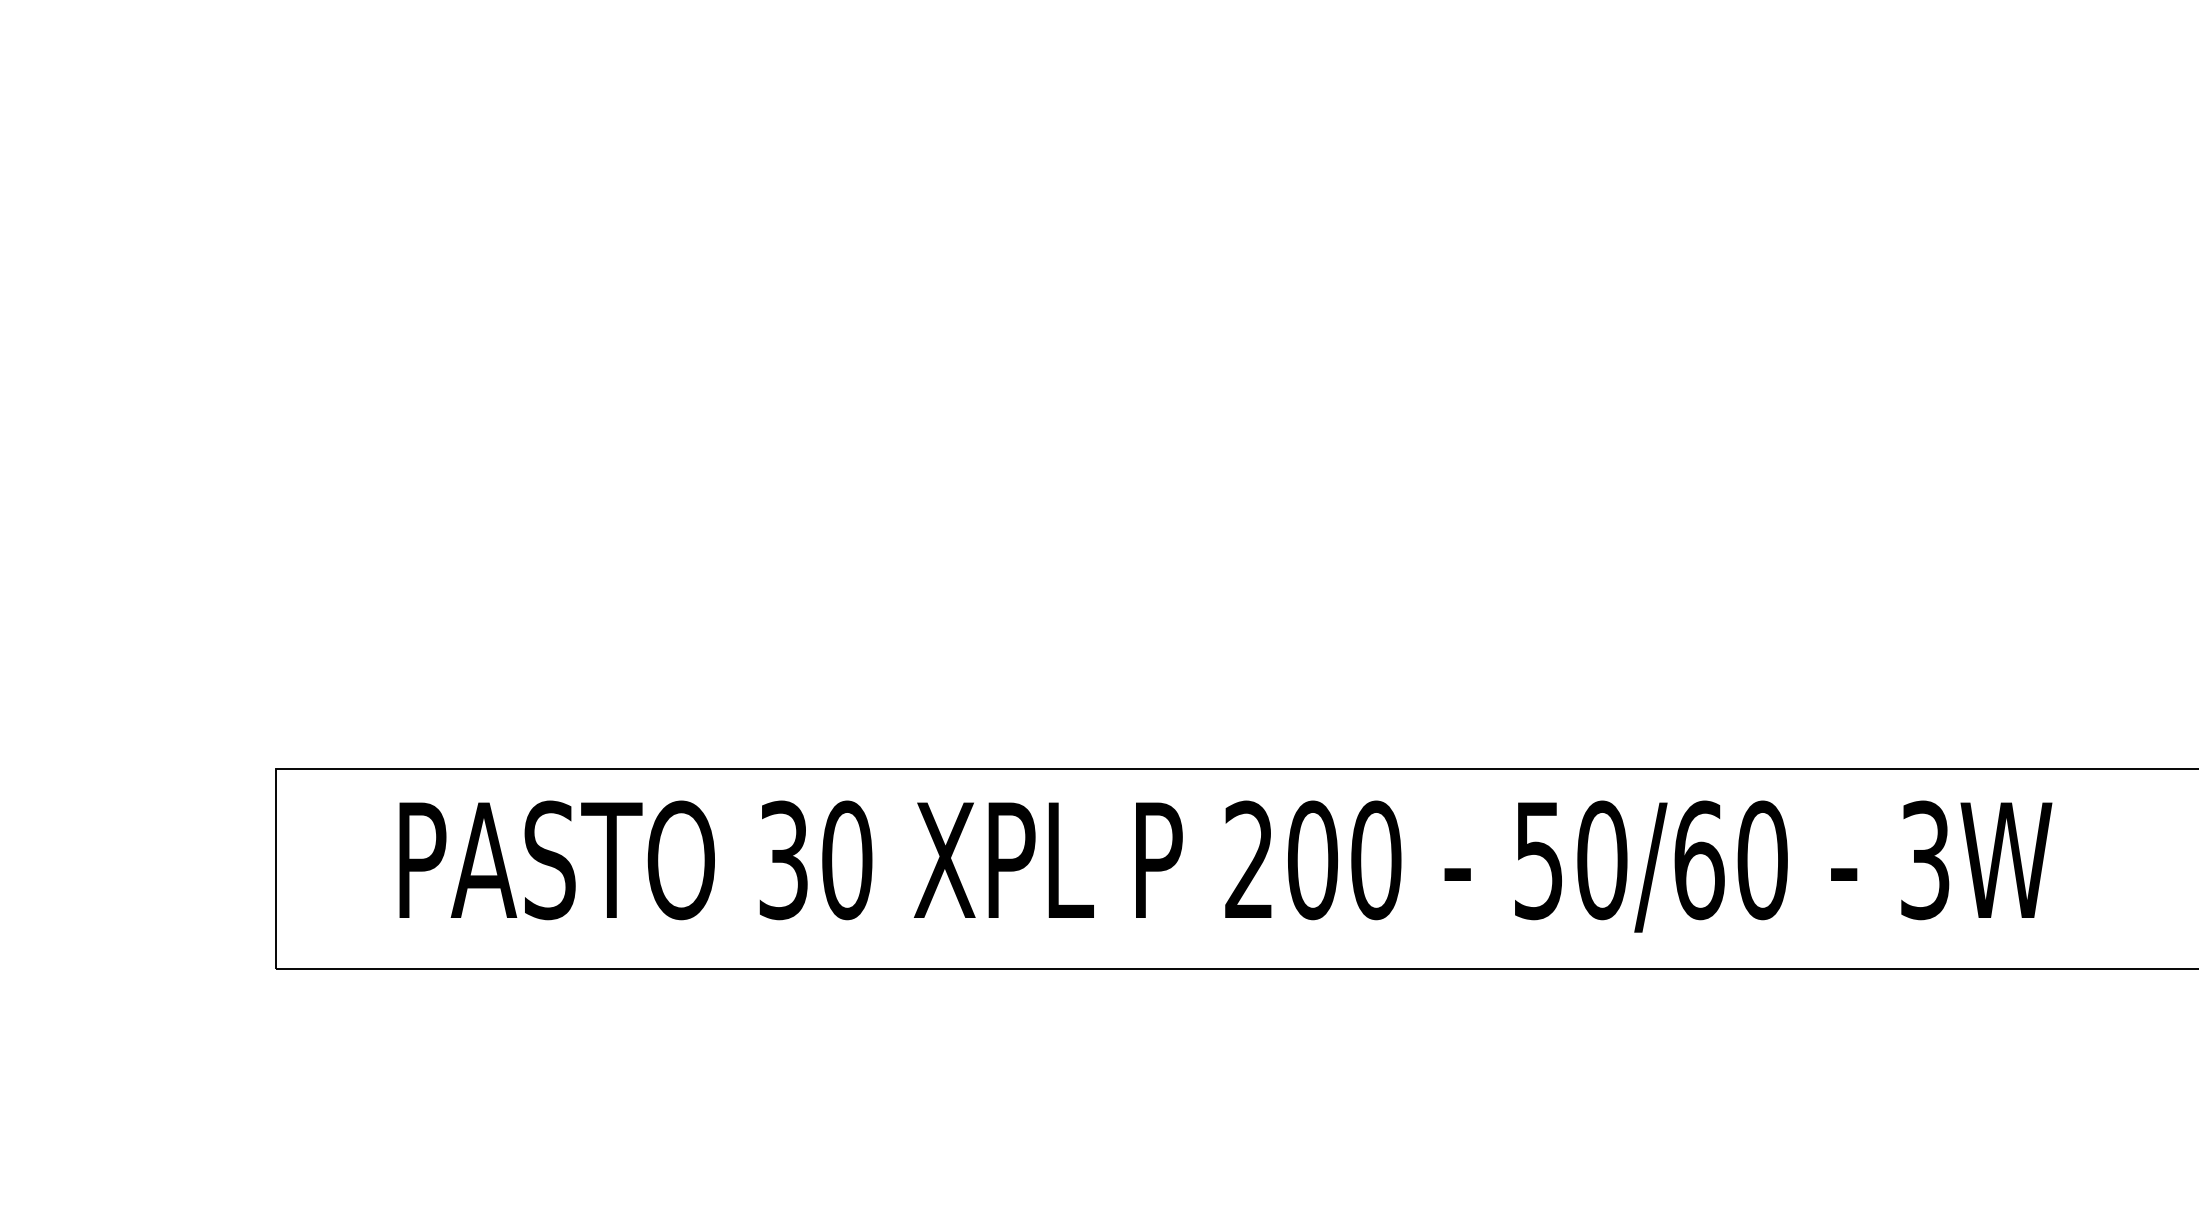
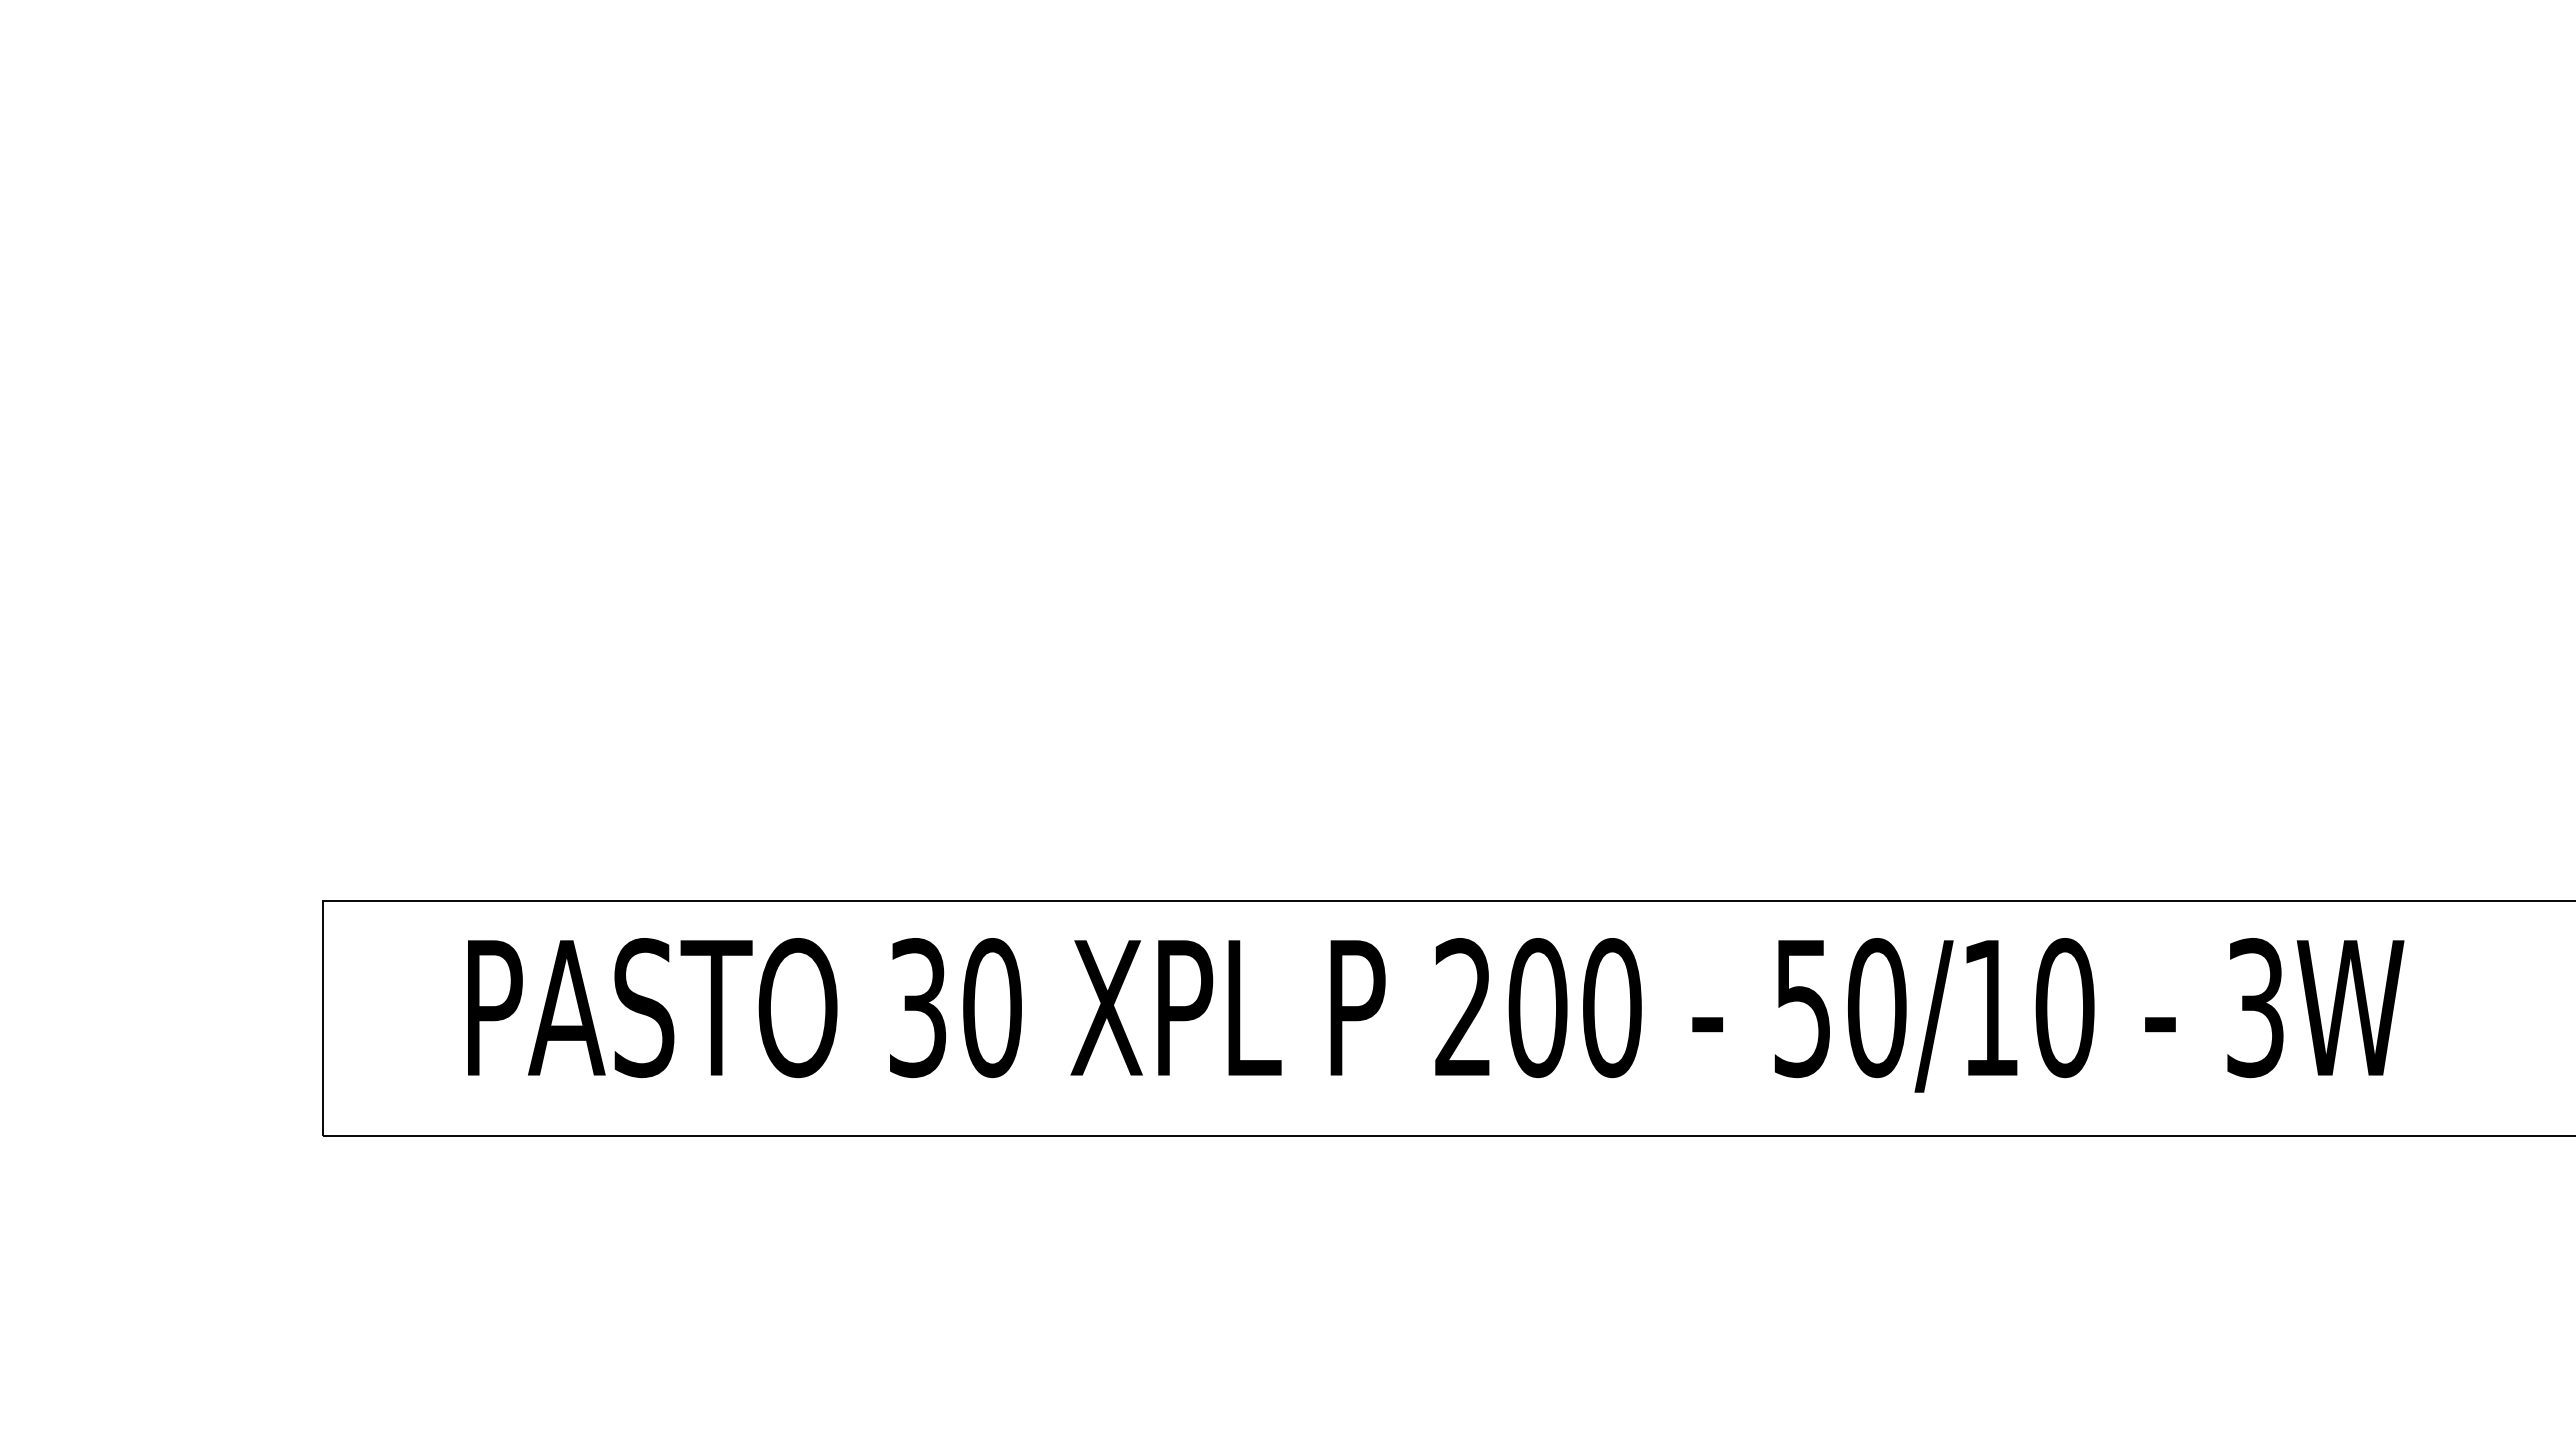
text: (1699, 860) -> (1991, 1008), 50/60 -> 50/10

